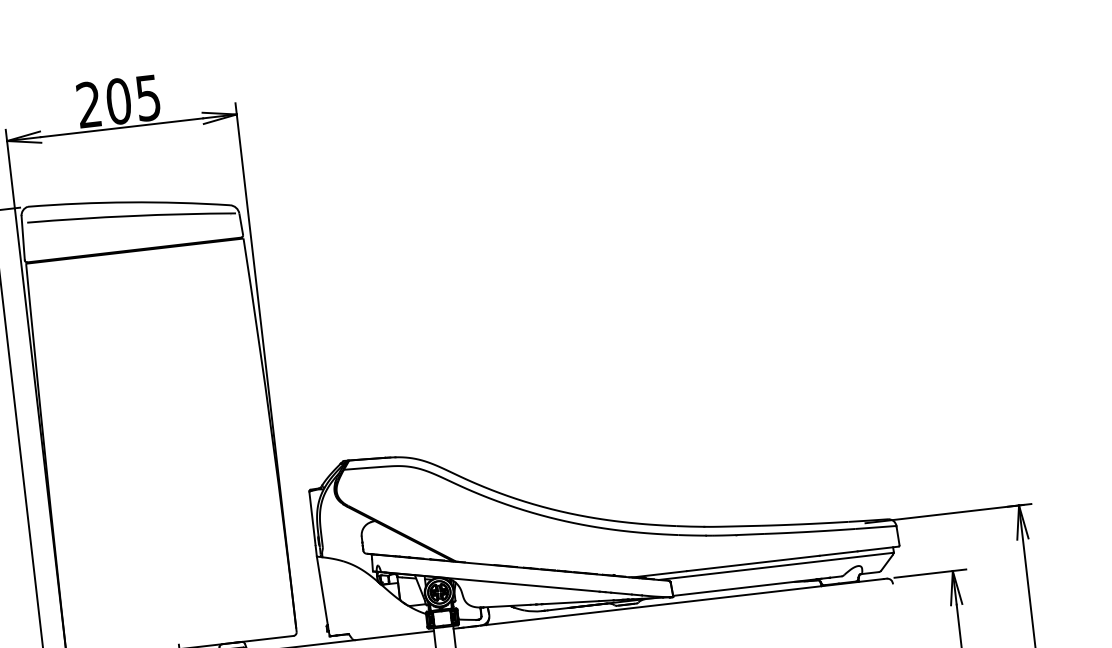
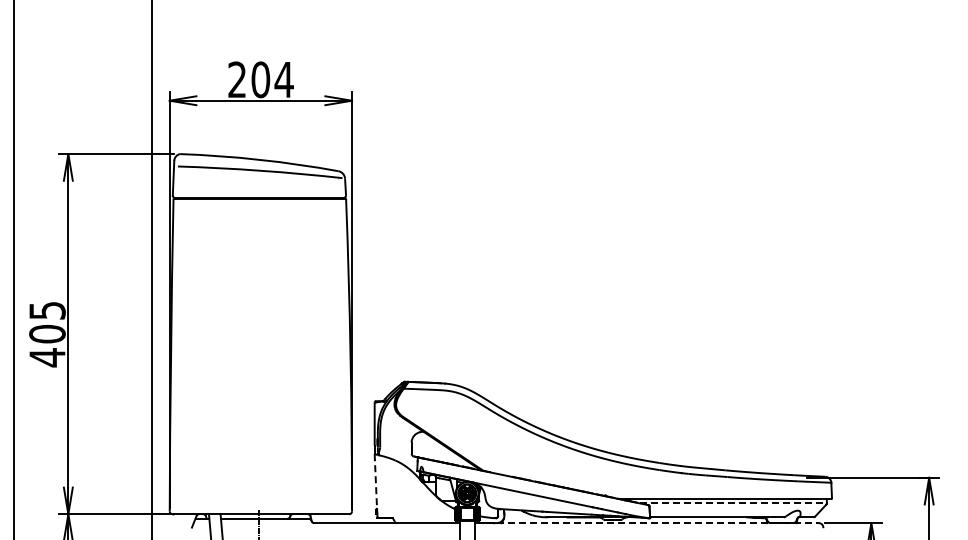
text: (147, 98) -> (283, 80), 205 -> 204
line: (777, 566) -> (734, 503), solid -> dashed
line: (322, 592) -> (375, 482), solid -> dashed
line: (682, 602) -> (656, 523), solid -> dashed

